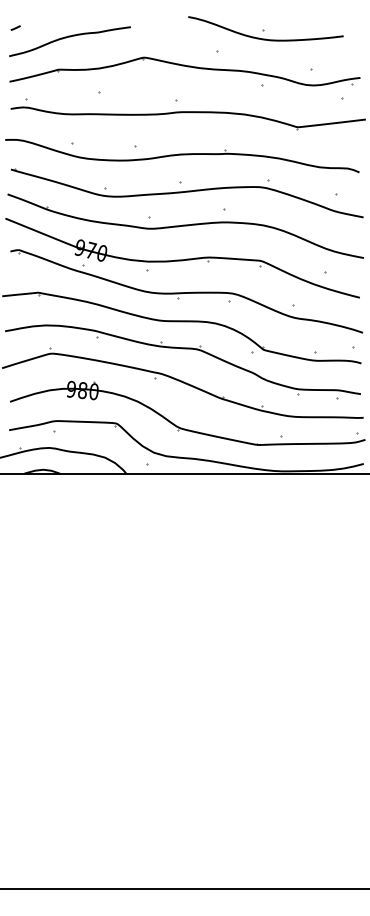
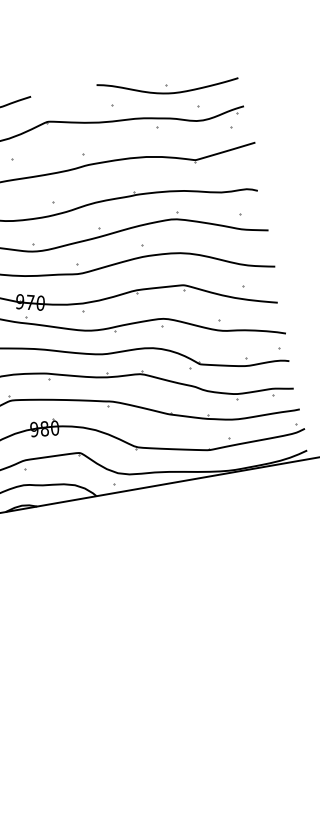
part: (265, 28) -> (167, 83), moved

